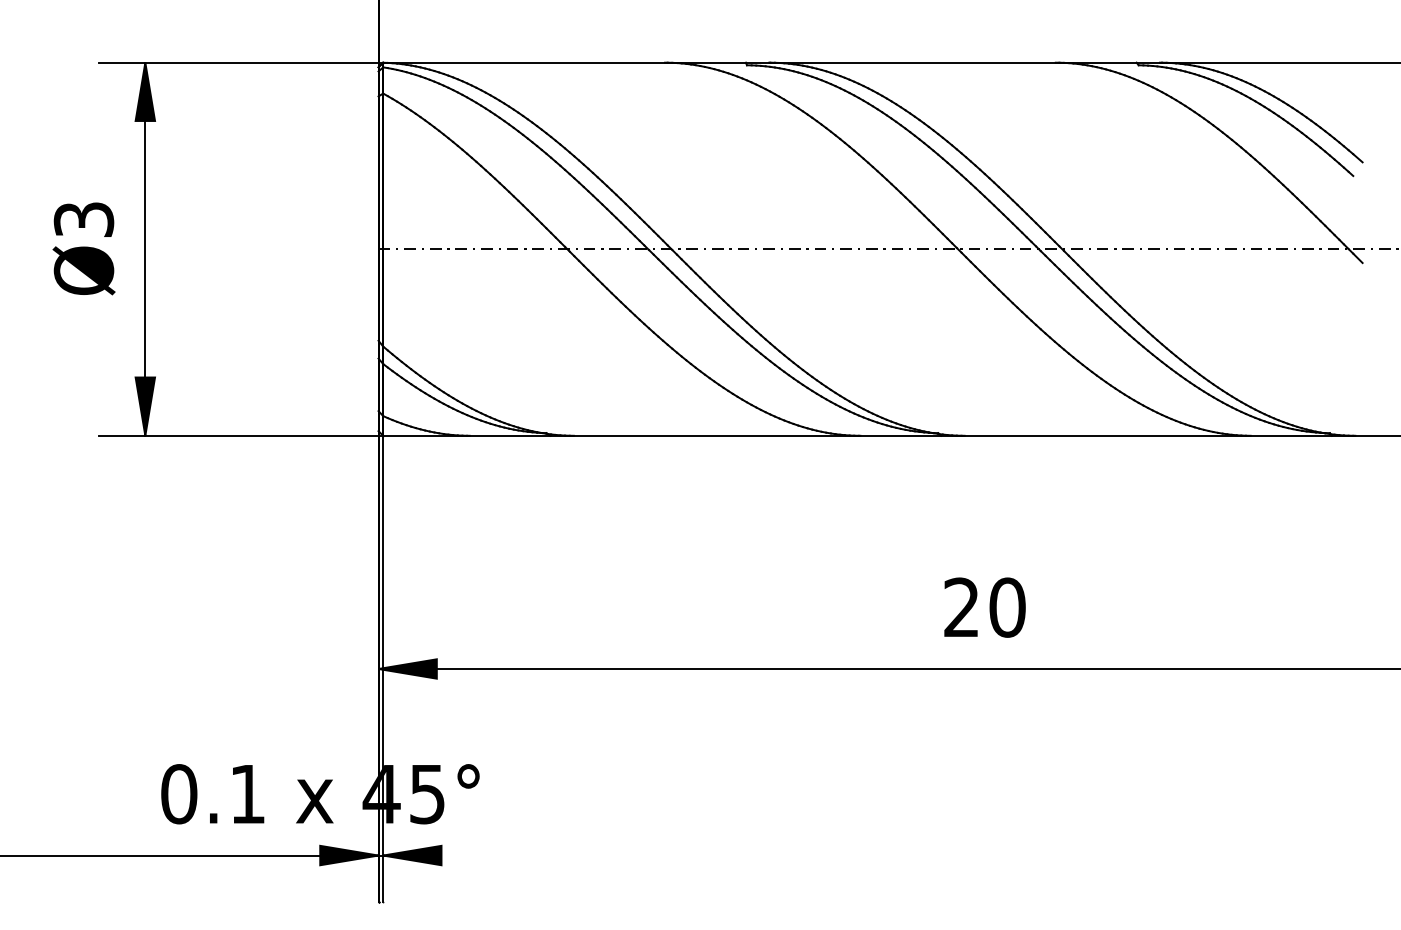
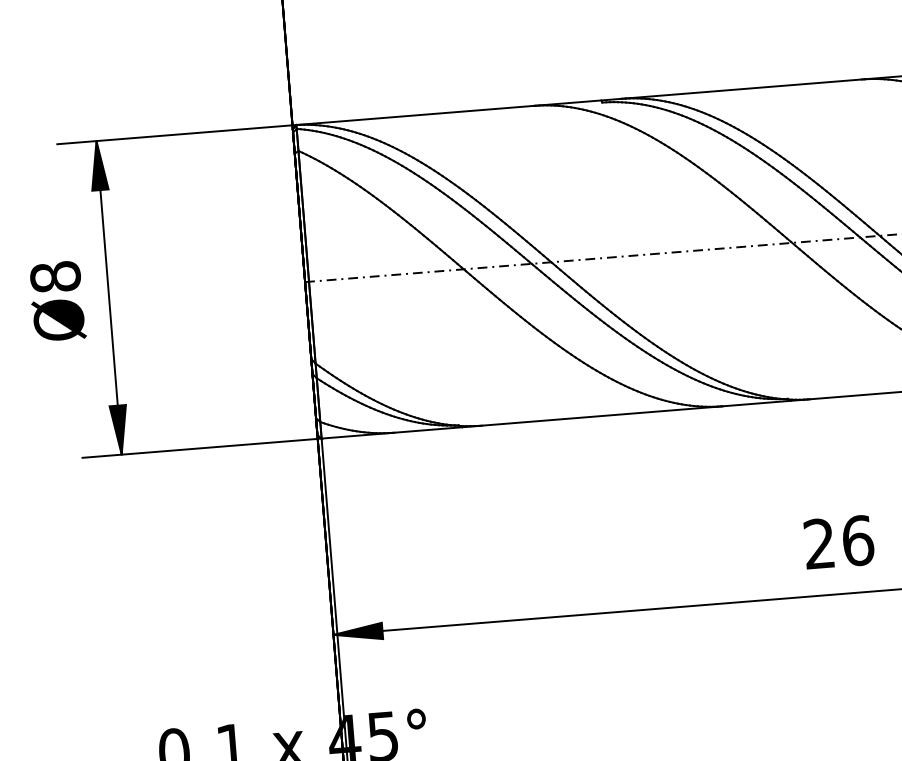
text: (83, 219) -> (55, 277), Ø3 -> Ø8
text: (1007, 607) -> (857, 540), 20 -> 26

